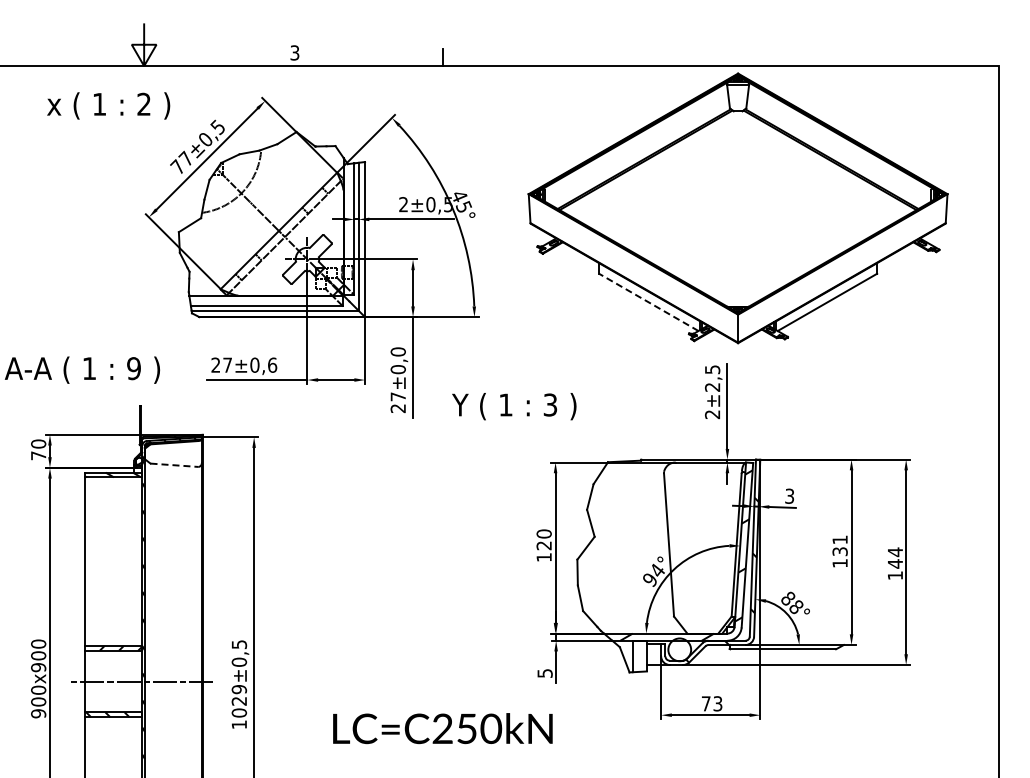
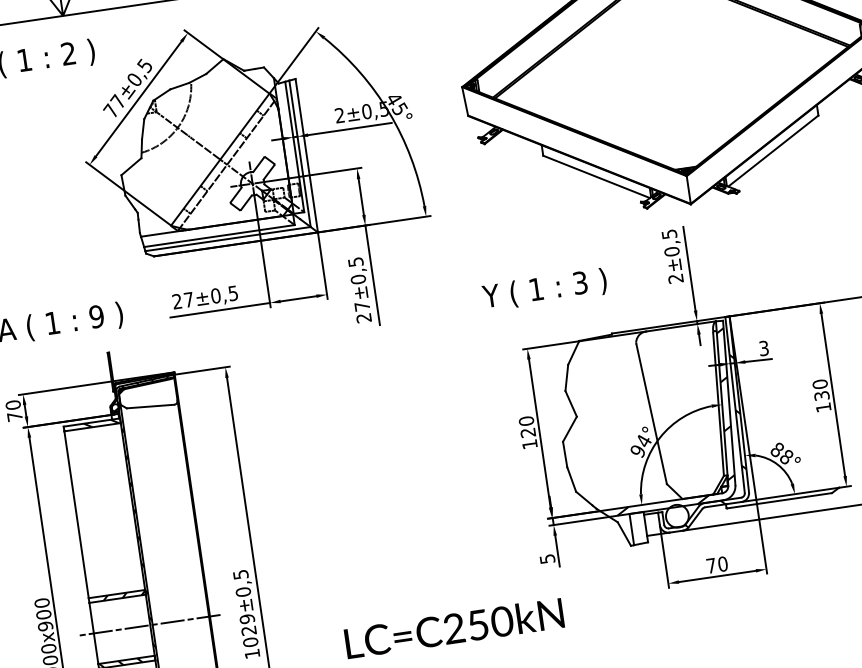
line: (648, 302) -> (596, 177), dashed -> solid
text: (397, 351) -> (355, 261), ±0,0 -> ±0,5
text: (272, 364) -> (233, 292), ±0,6 -> ±0,5
text: (712, 386) -> (671, 250), ±2,5 -> ±0,5
text: (514, 406) -> (545, 289), moved
line: (174, 465) -> (150, 406), dashed -> solid
text: (839, 539) -> (819, 383), 131 -> 130
text: (717, 703) -> (722, 563), 73 -> 70

